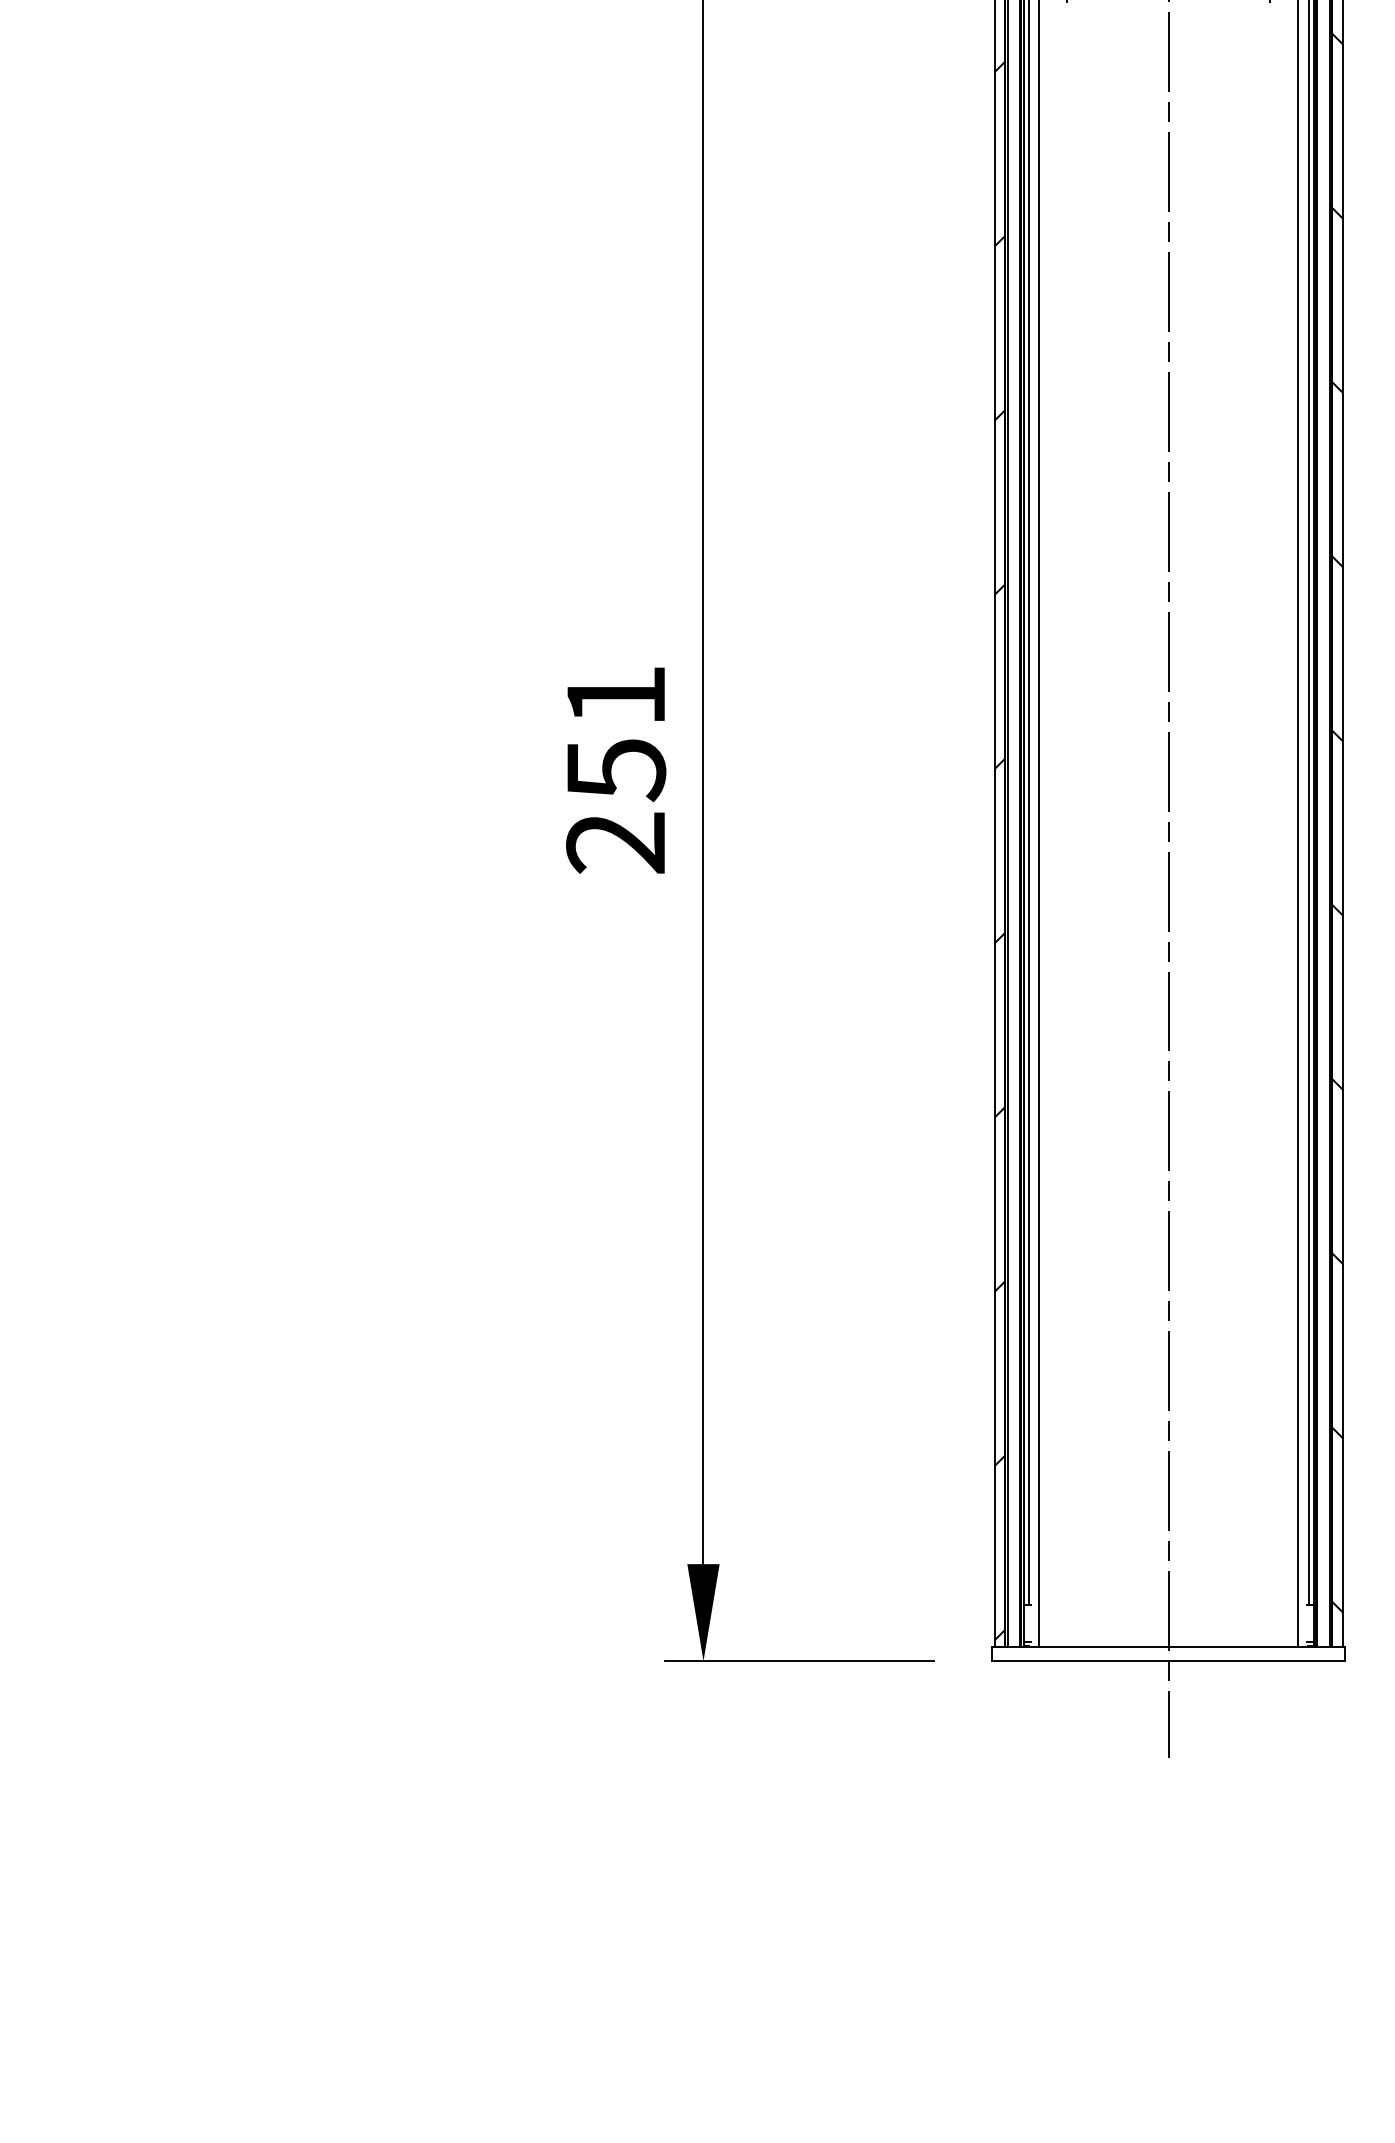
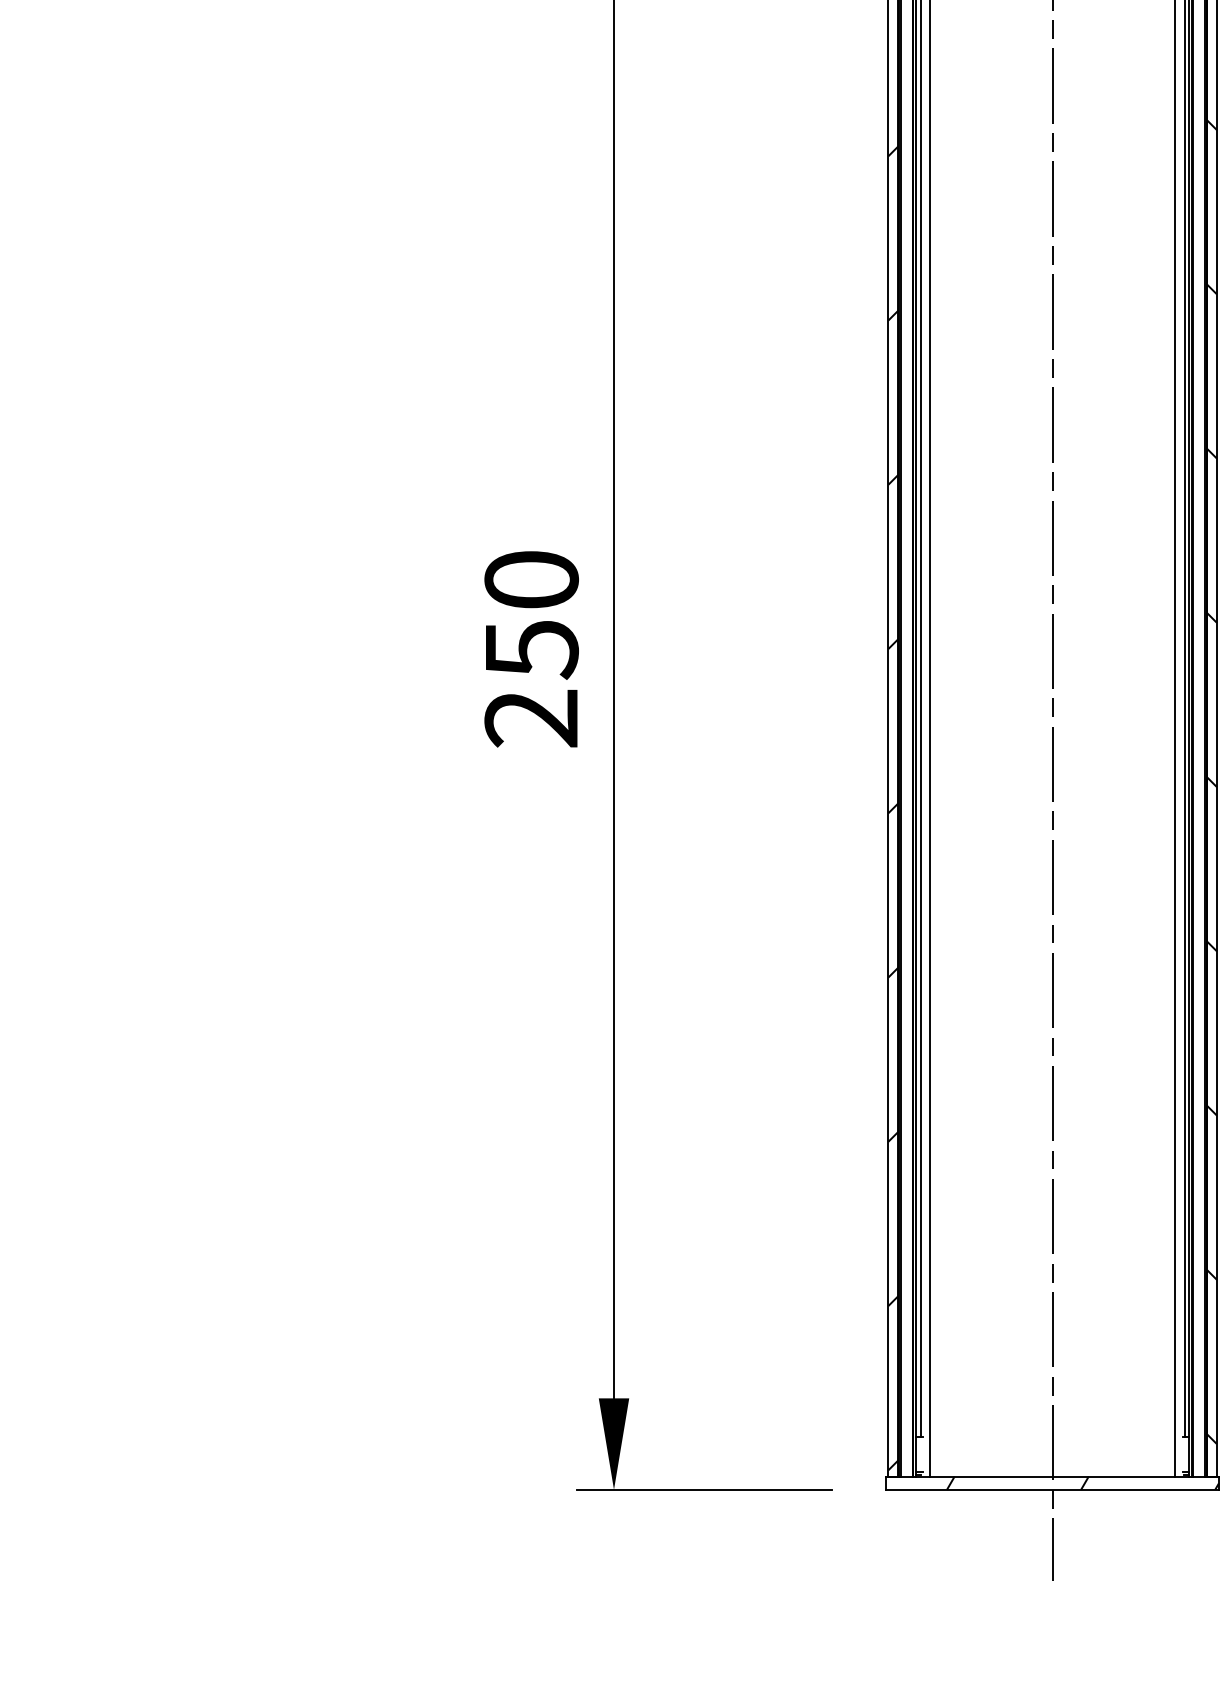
text: (616, 695) -> (532, 579), 251 -> 250
hatch: (1200, 1654) -> (1082, 1483), added

